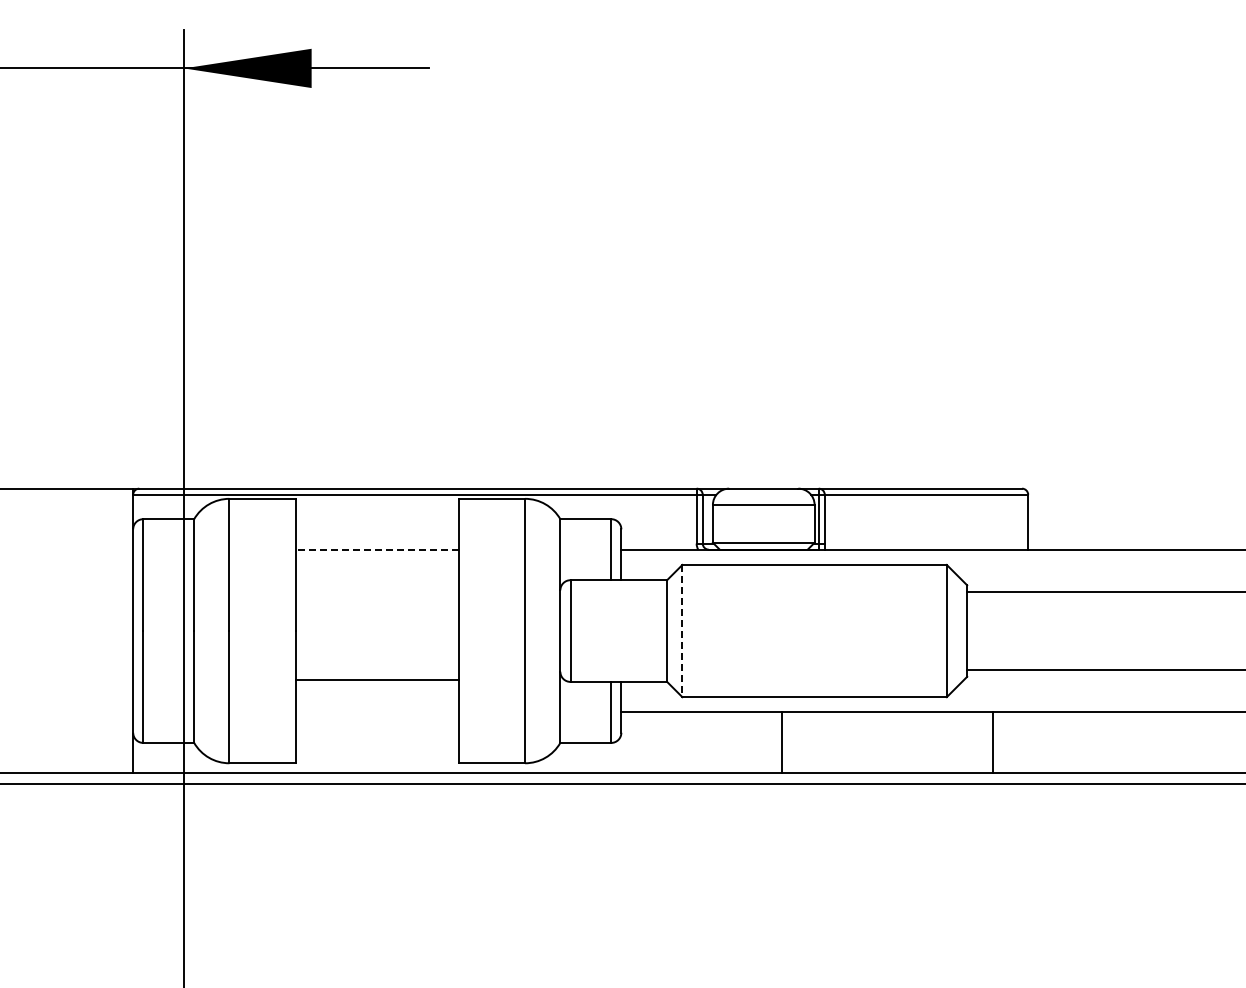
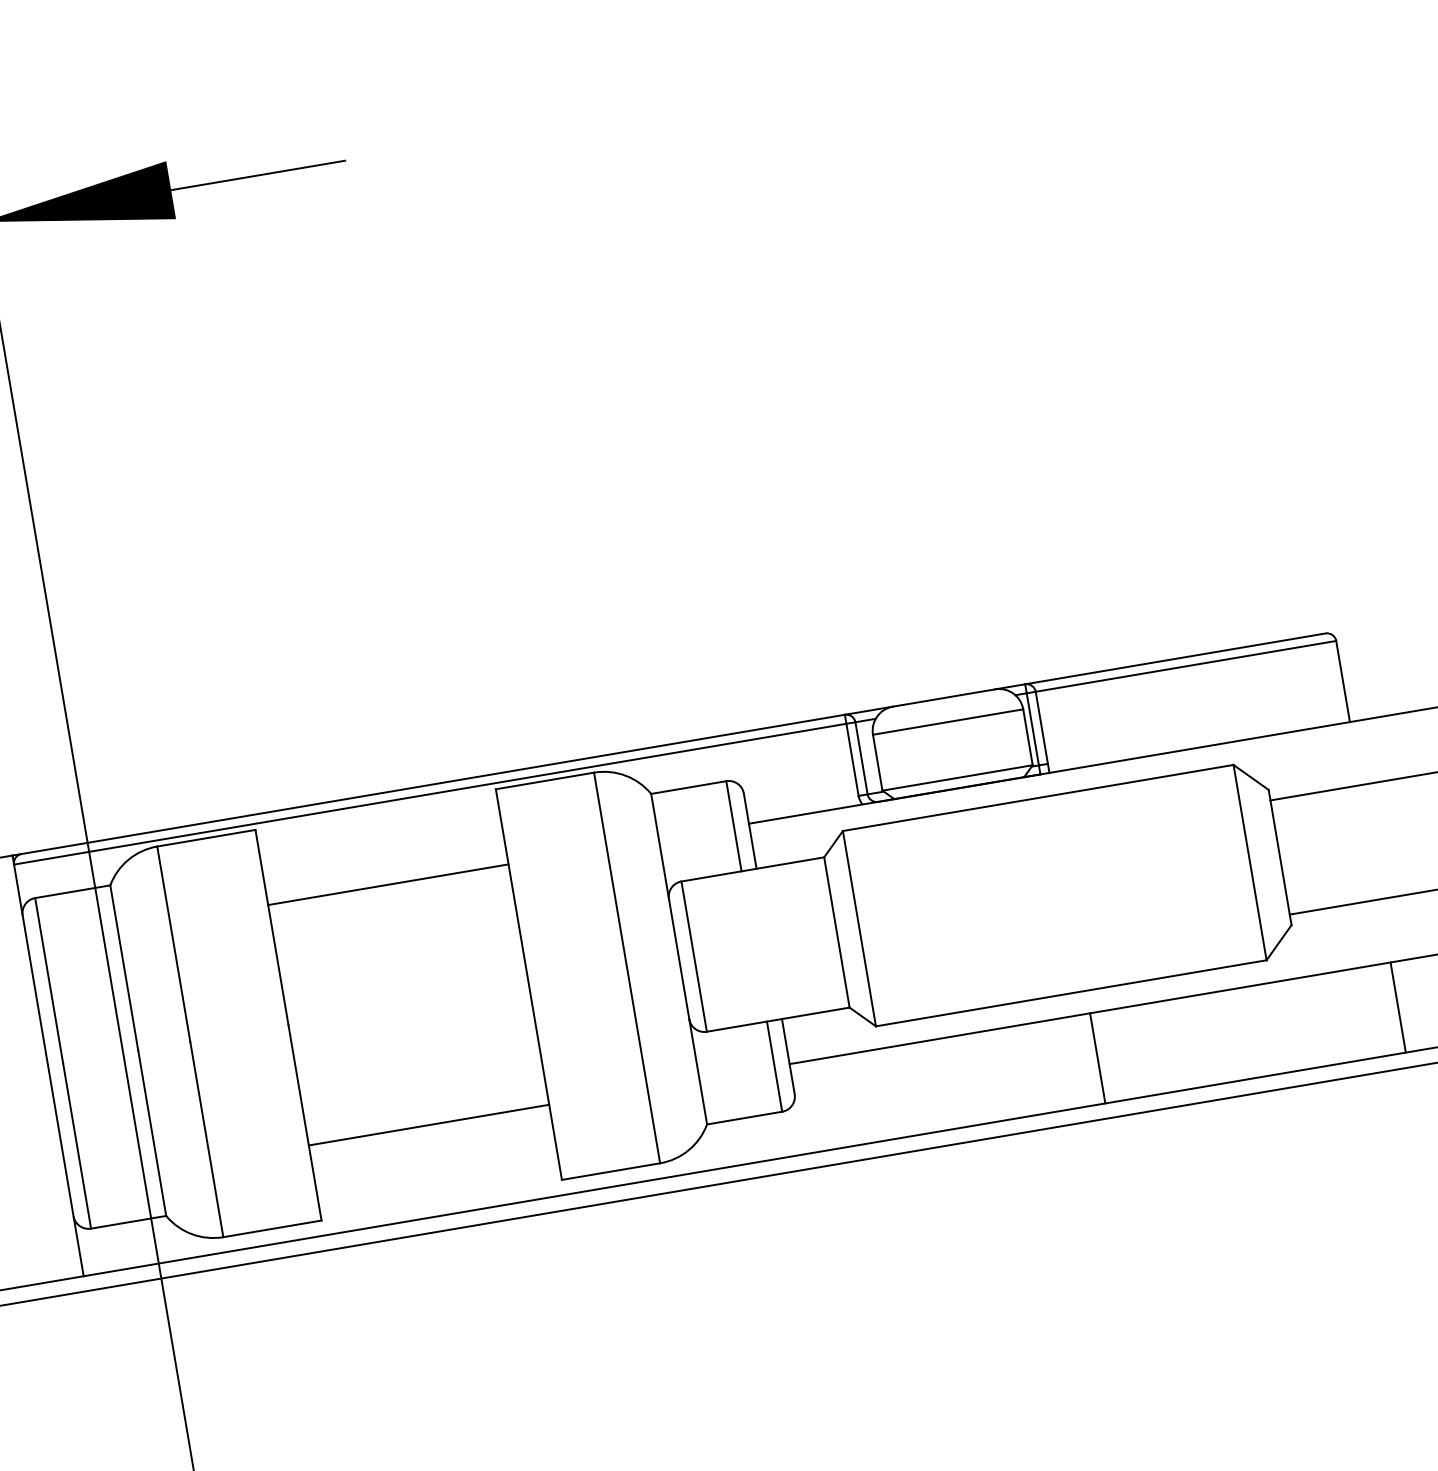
line: (376, 549) -> (387, 884), dashed -> solid
line: (682, 631) -> (859, 929), dashed -> solid
line: (376, 680) -> (427, 1125), moved
line: (781, 742) -> (1097, 1057), moved
line: (993, 742) -> (1398, 1006), moved

